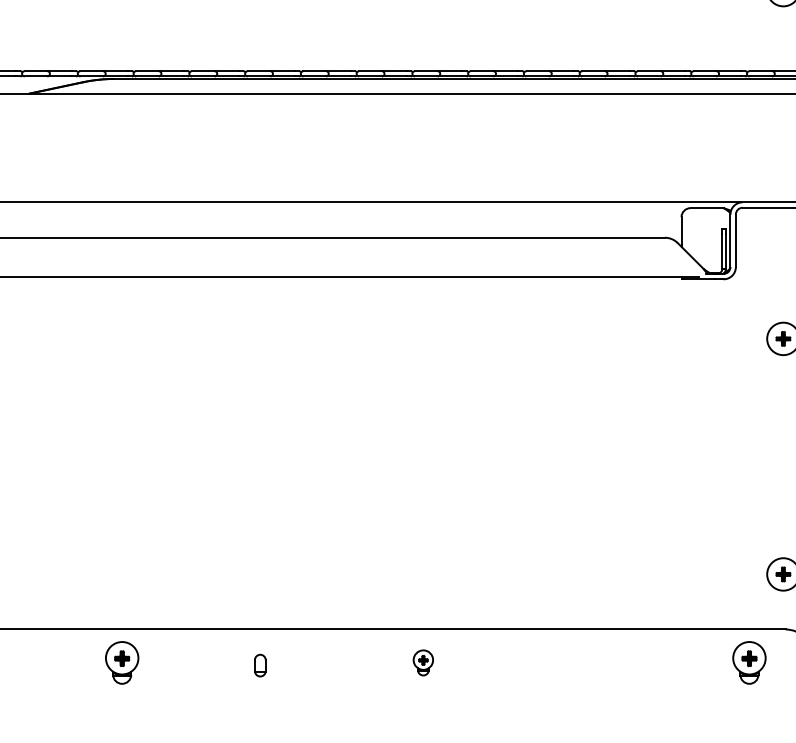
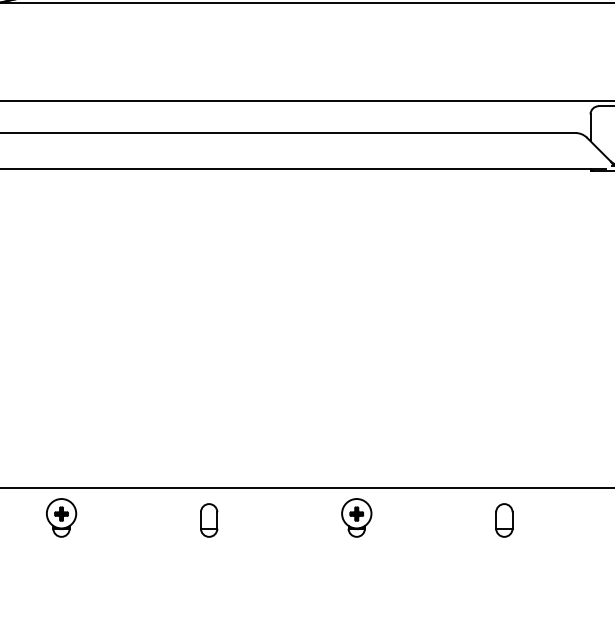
part: (122, 662) -> (61, 517), moved
part: (423, 662) -> (356, 517), size x1.67
part: (260, 665) -> (209, 520), size x1.67
part: (586, 665) -> (504, 520), added

